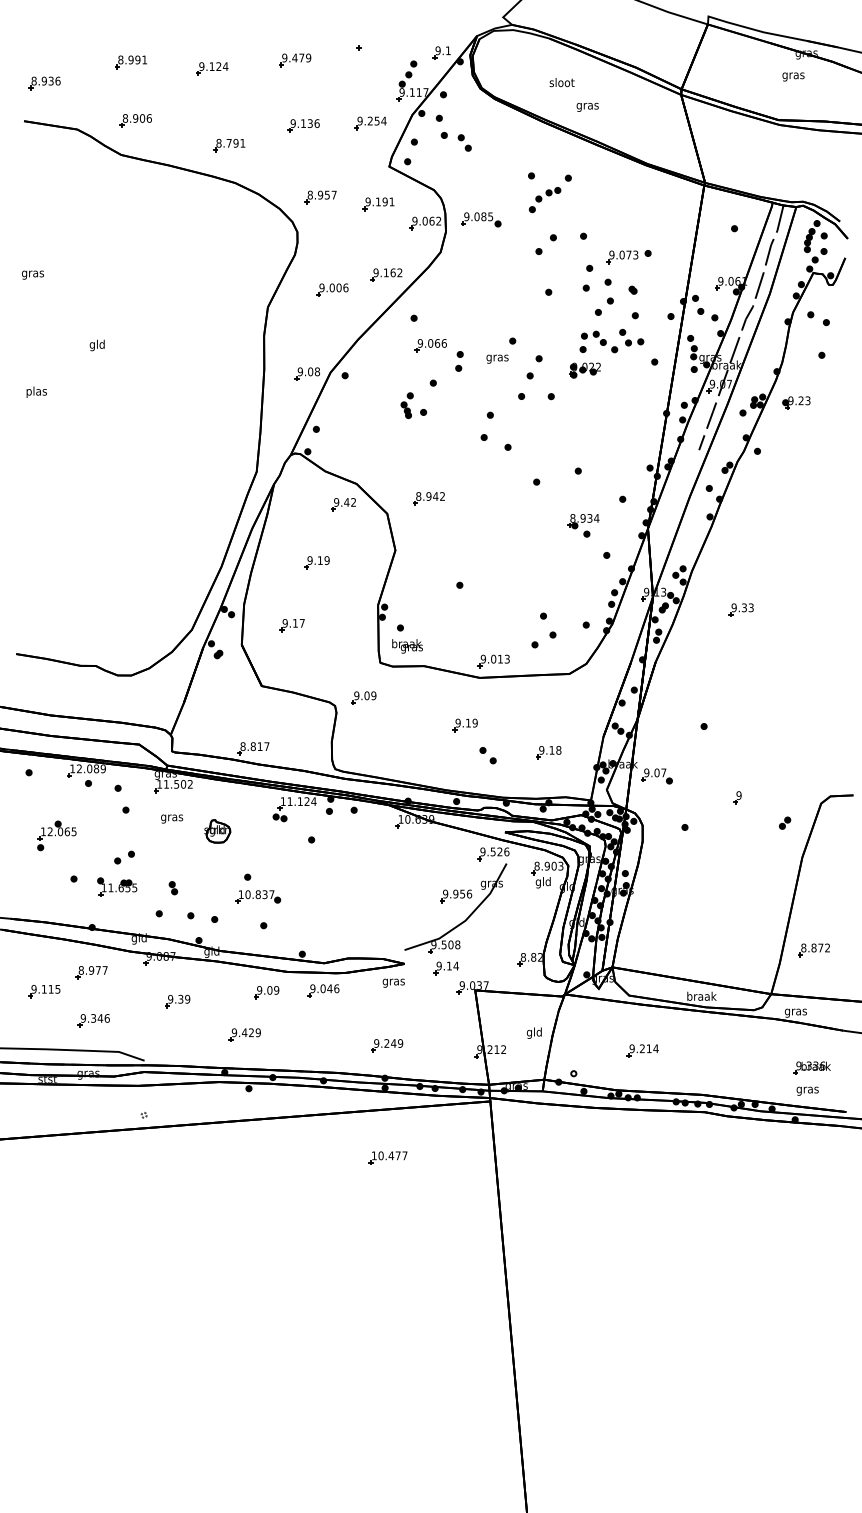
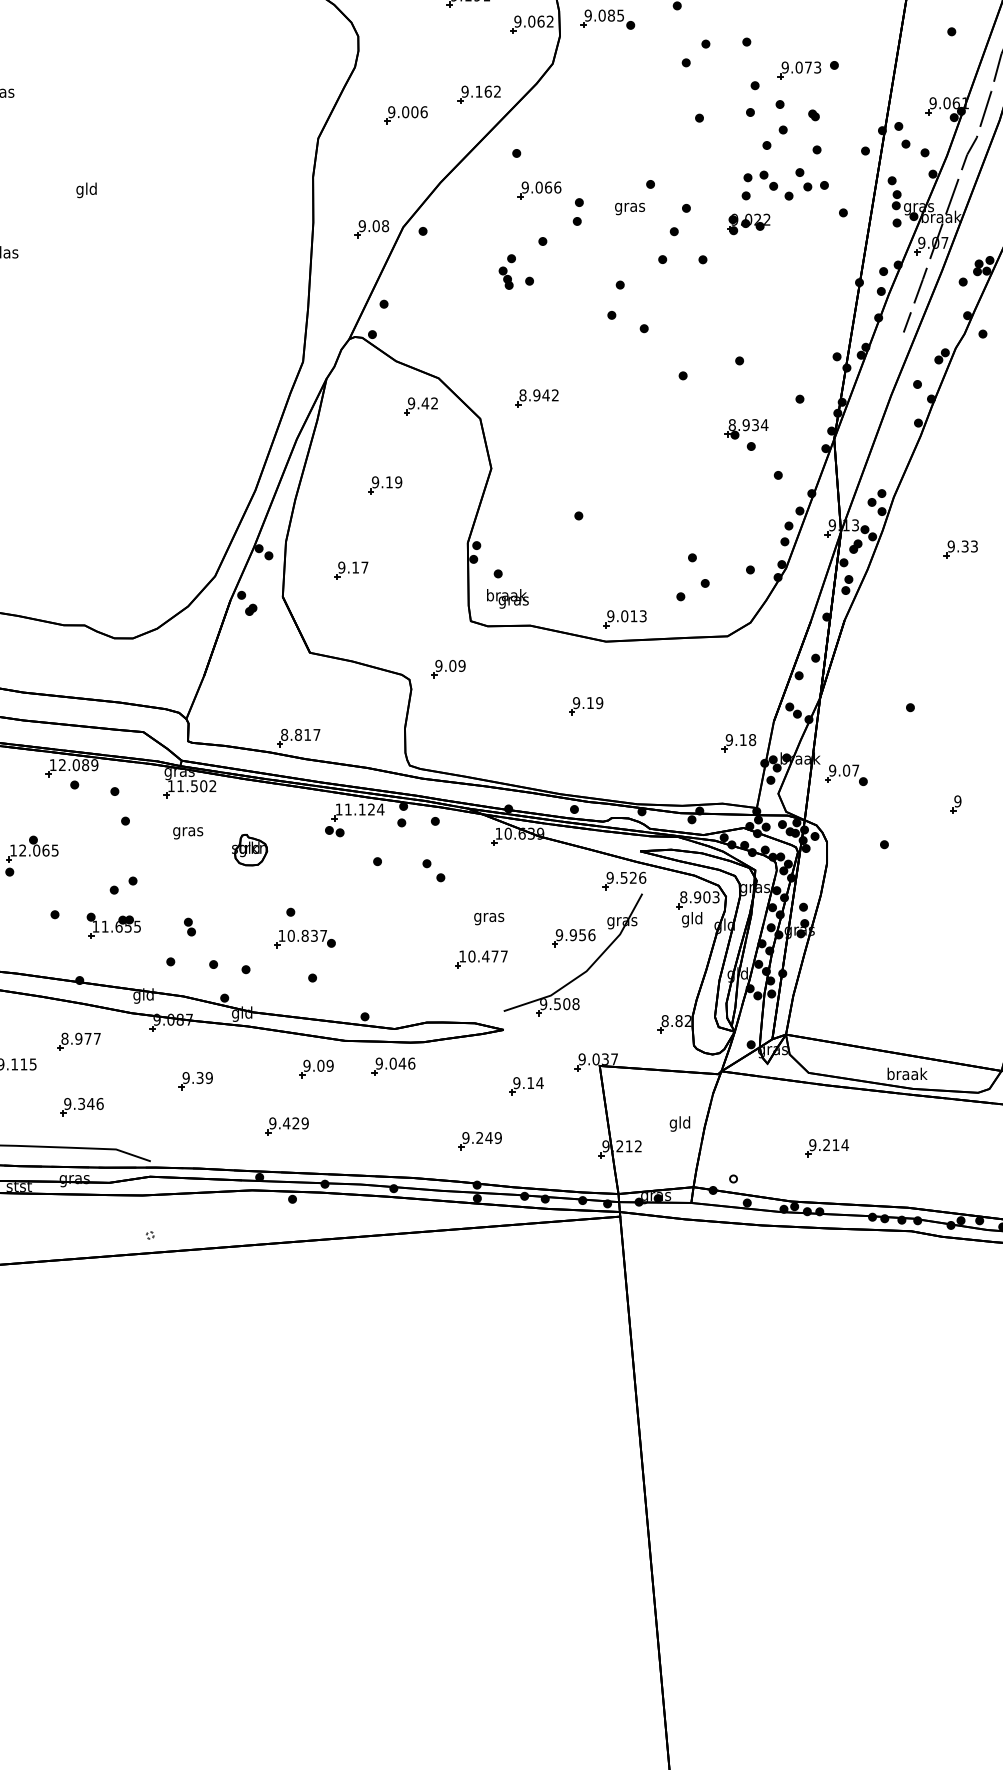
part: (548, 752) -> (738, 742), moved
part: (487, 755) -> (433, 870), moved
part: (445, 968) -> (525, 1086), moved
text: (393, 982) -> (488, 918), moved
part: (387, 1157) -> (480, 958), moved

